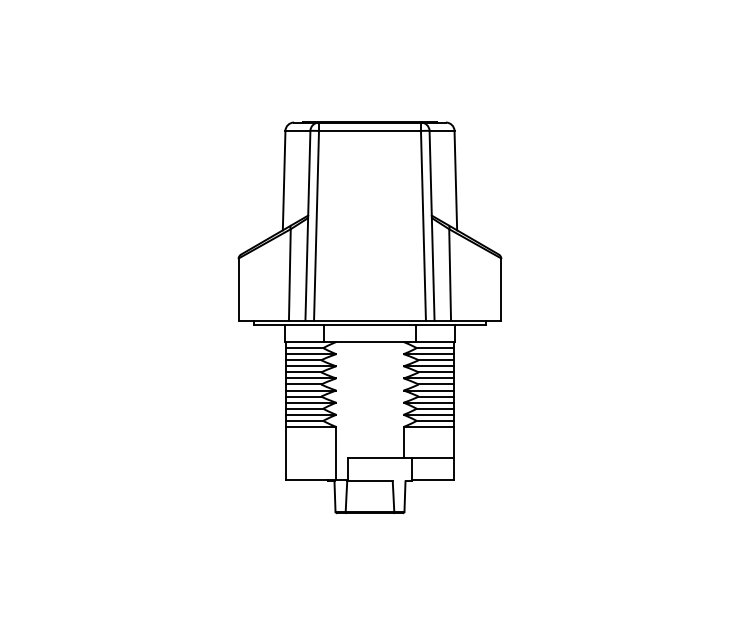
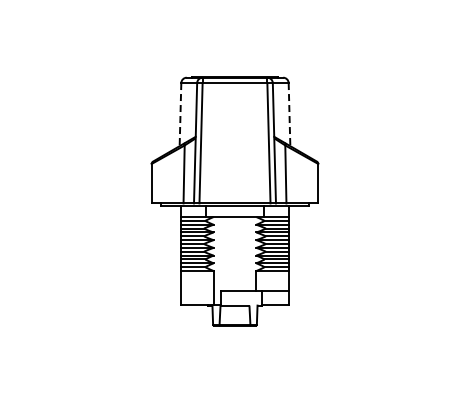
line: (284, 180) -> (180, 114), solid -> dashed
line: (455, 180) -> (289, 114), solid -> dashed

